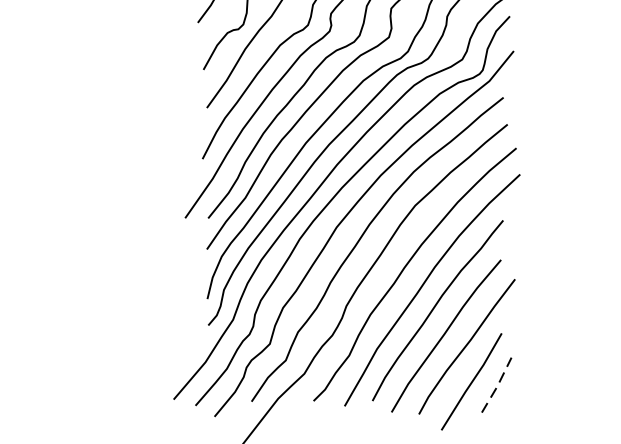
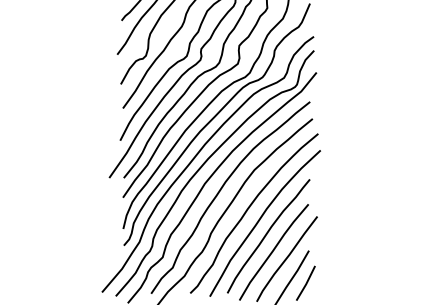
line: (497, 387) -> (306, 284), dashed -> solid

